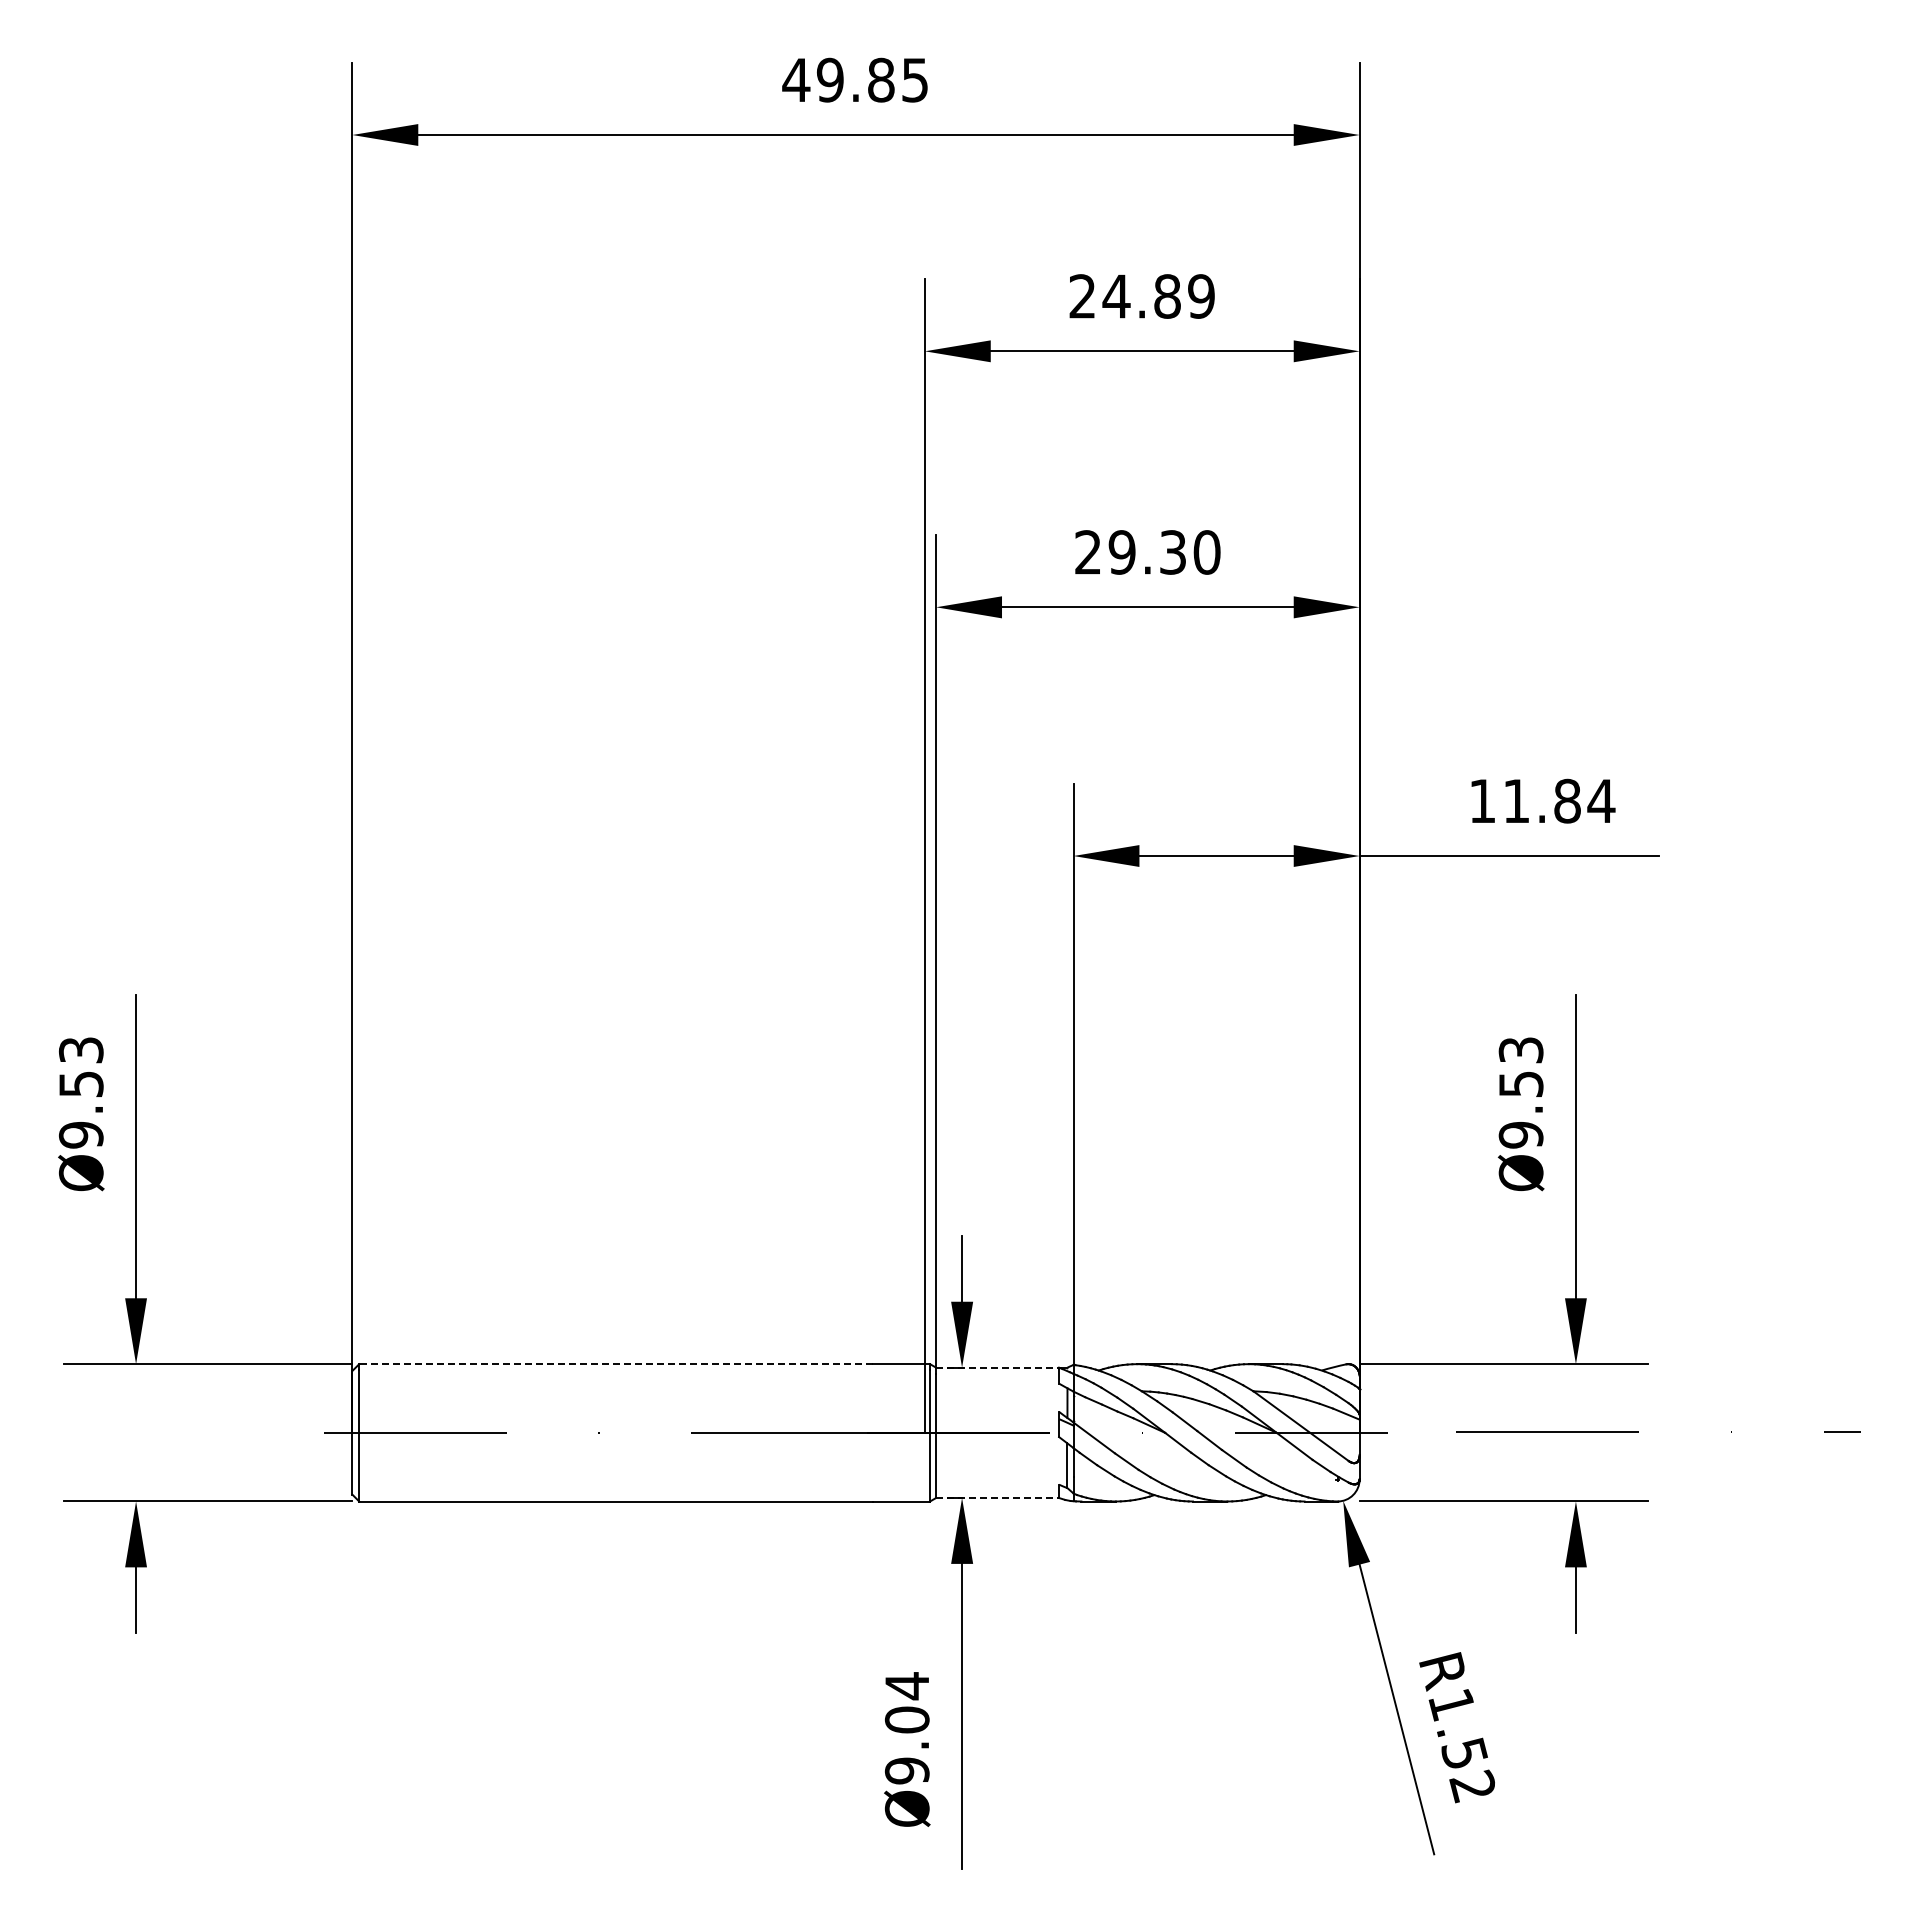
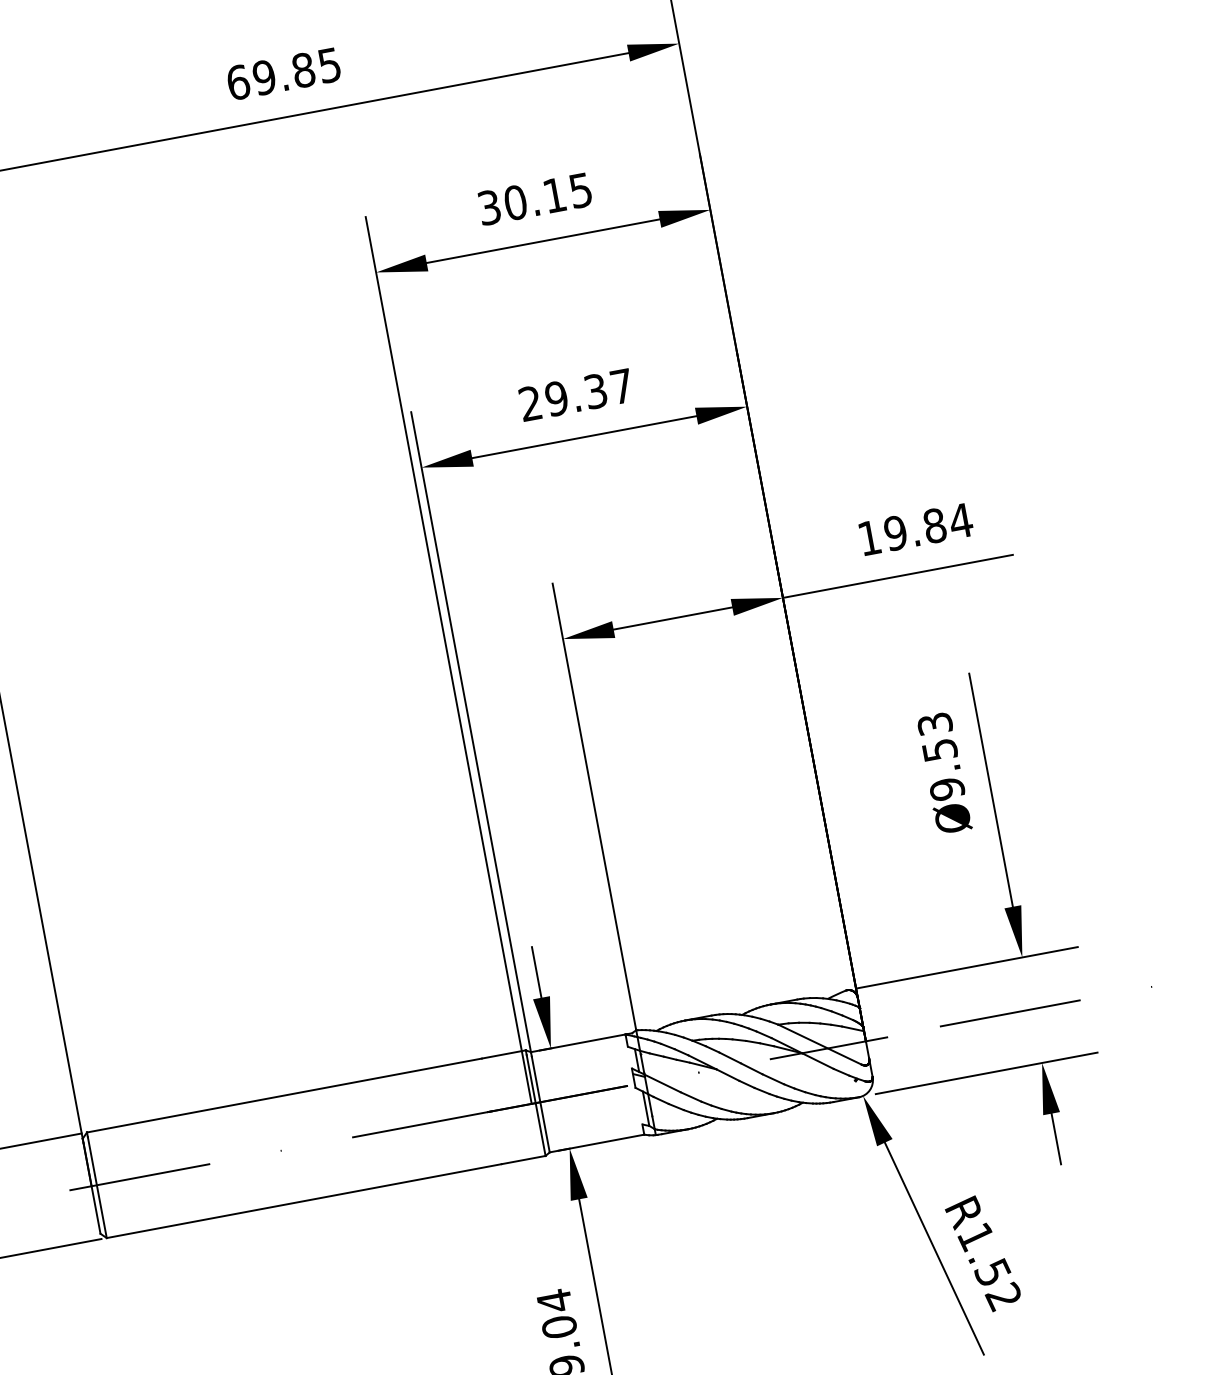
text: (796, 79) -> (238, 81), 49.85 -> 69.85
text: (1141, 296) -> (534, 199), 24.89 -> 30.15
text: (1206, 552) -> (621, 386), 29.30 -> 29.37
text: (1516, 800) -> (895, 532), 11.84 -> 19.84
line: (616, 1364) -> (284, 1095), dashed -> solid
line: (997, 1367) -> (578, 1043), dashed -> solid
line: (997, 1498) -> (596, 1143), dashed -> solid

